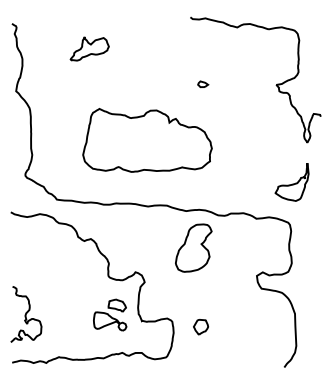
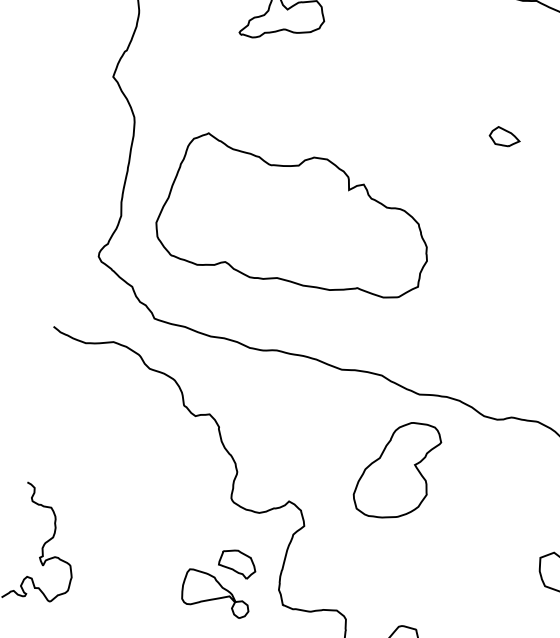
part: (203, 84) -> (505, 137), size x1.43
part: (147, 140) -> (296, 218), moved
part: (193, 247) -> (396, 468), moved

